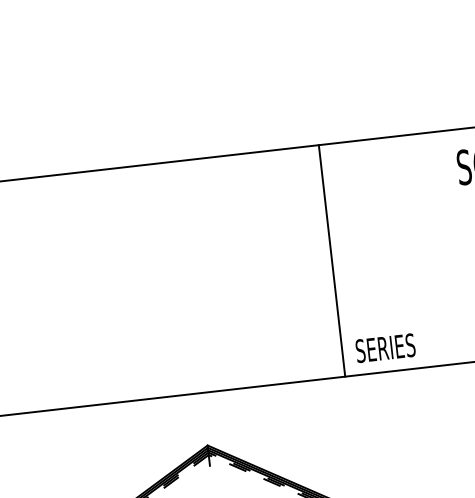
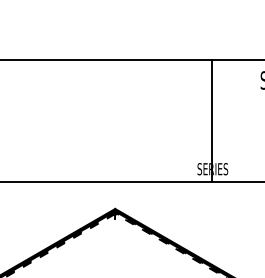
line: (332, 259) -> (212, 120), moved

